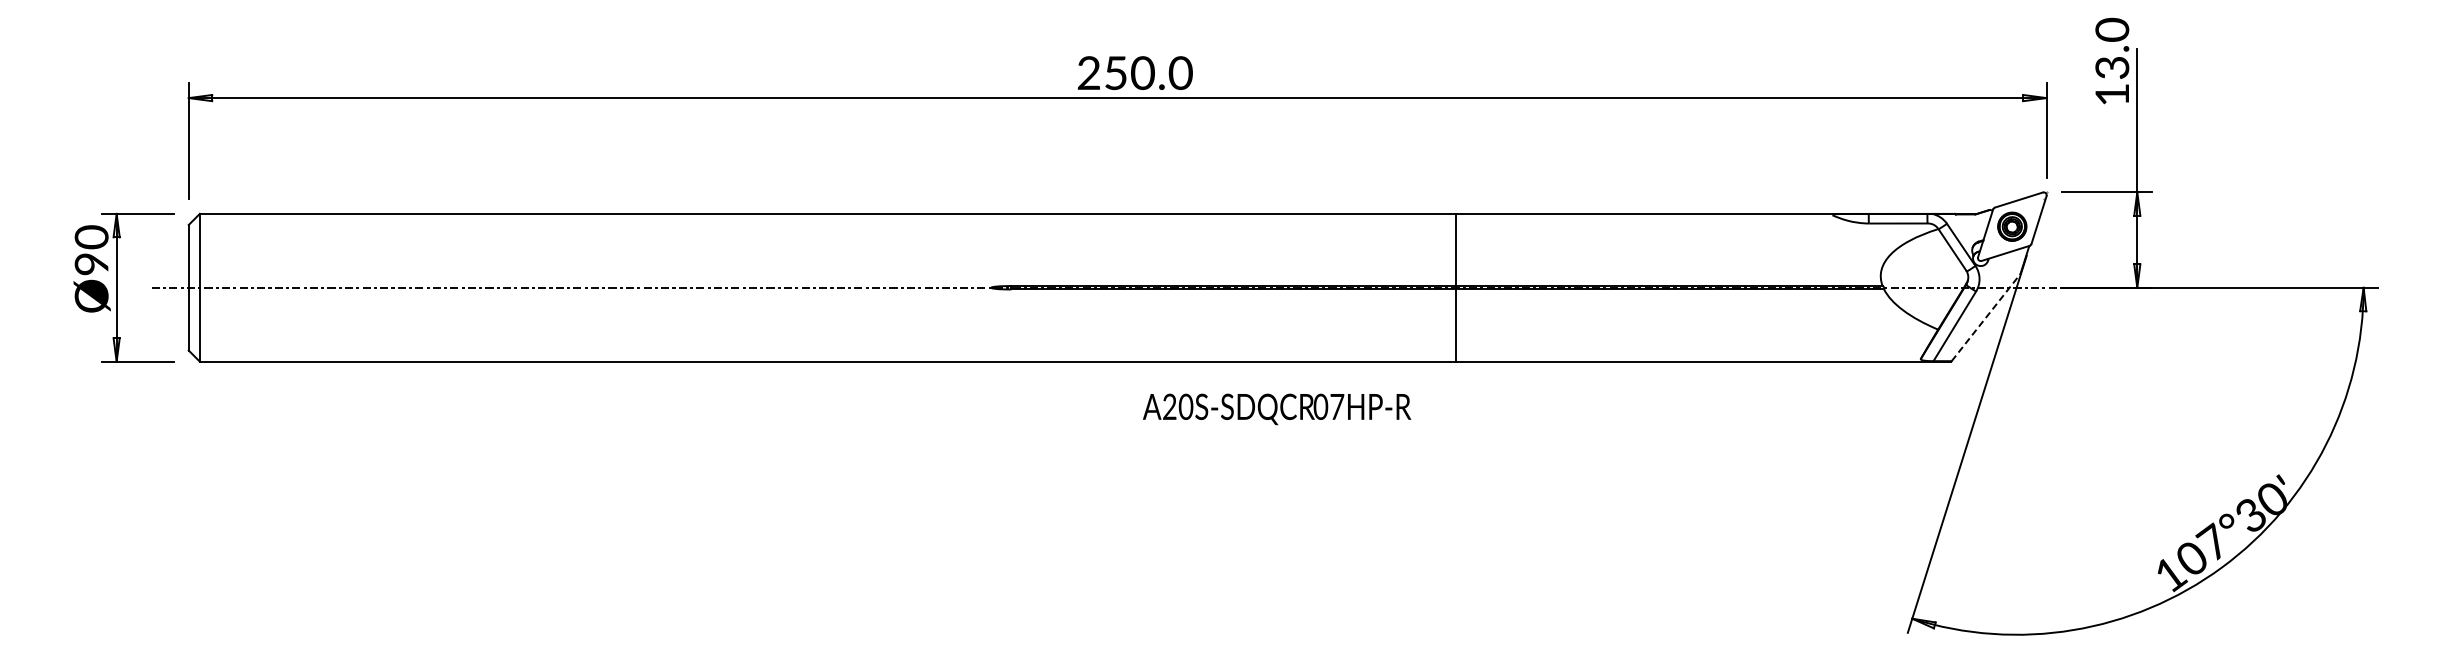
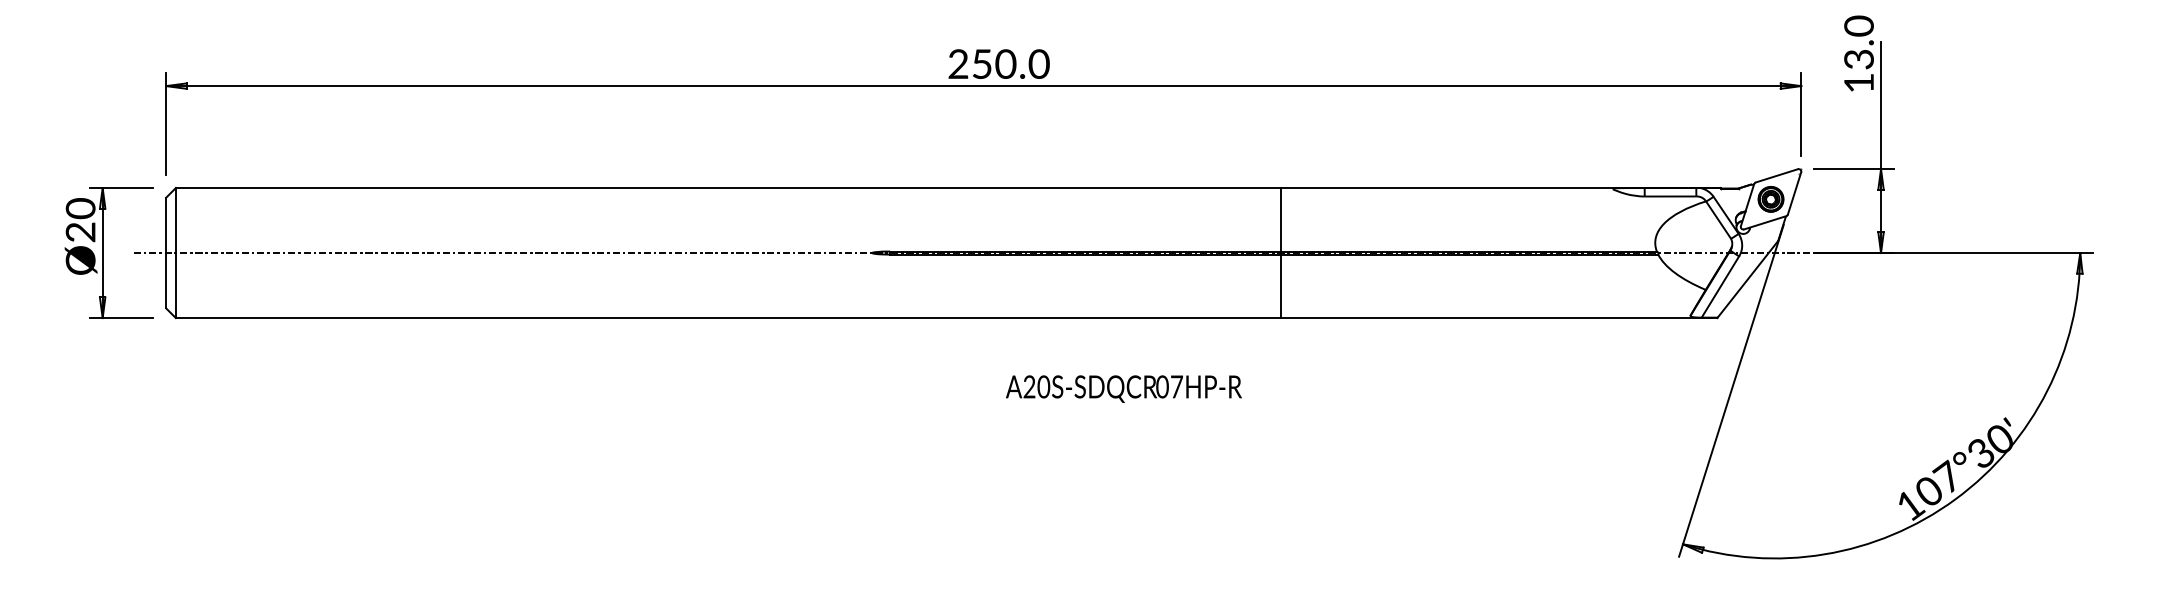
text: (91, 264) -> (80, 232), Ø90 -> Ø20
line: (1986, 317) -> (1748, 279), dashed -> solid
text: (1277, 409) -> (1124, 389), moved

